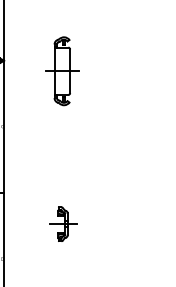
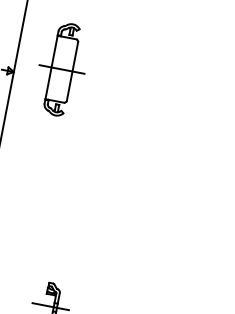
part: (62, 71) -> (62, 69), moved

